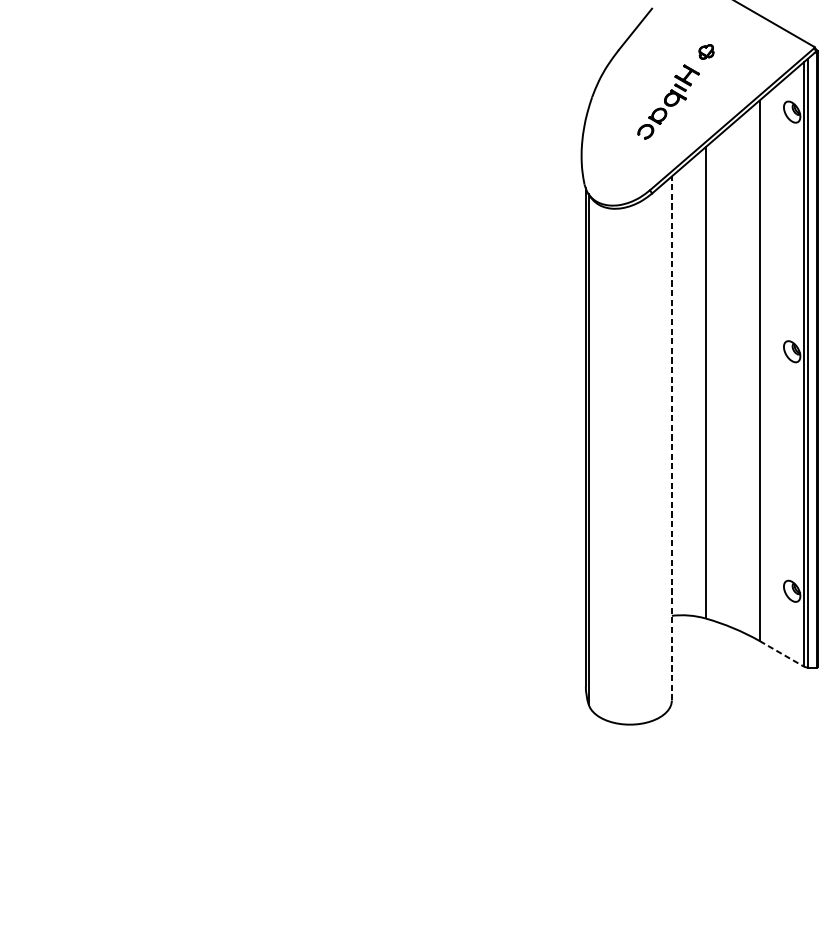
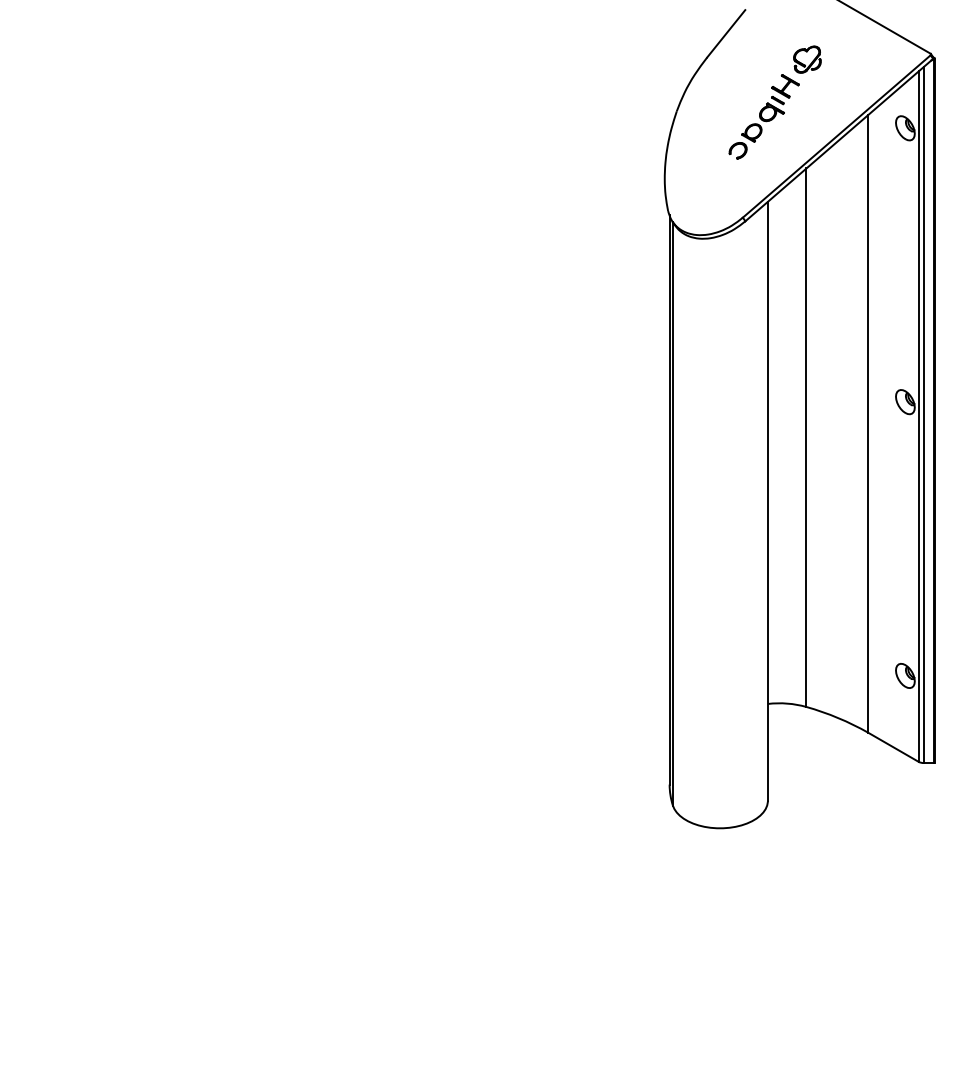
part: (706, 51) -> (807, 59), size x1.67
line: (671, 437) -> (767, 500), dashed -> solid
line: (781, 653) -> (893, 747), dashed -> solid

